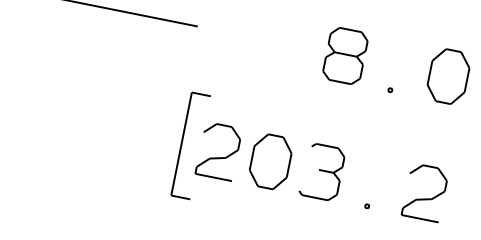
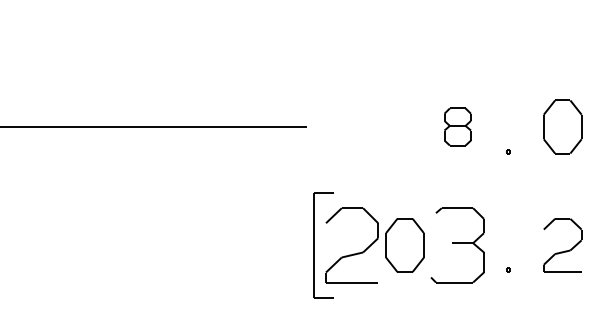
part: (345, 55) -> (457, 126), size x0.7
part: (219, 151) -> (352, 245), size x1.4
part: (322, 172) -> (457, 245), size x1.4

